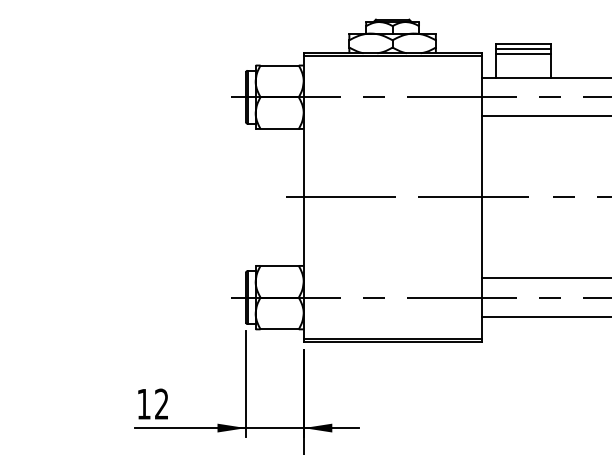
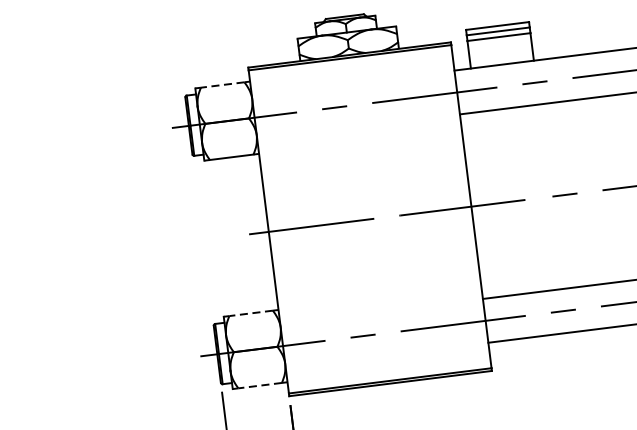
line: (279, 65) -> (222, 84), solid -> dashed
line: (279, 265) -> (250, 312), solid -> dashed
line: (279, 329) -> (259, 385), solid -> dashed

